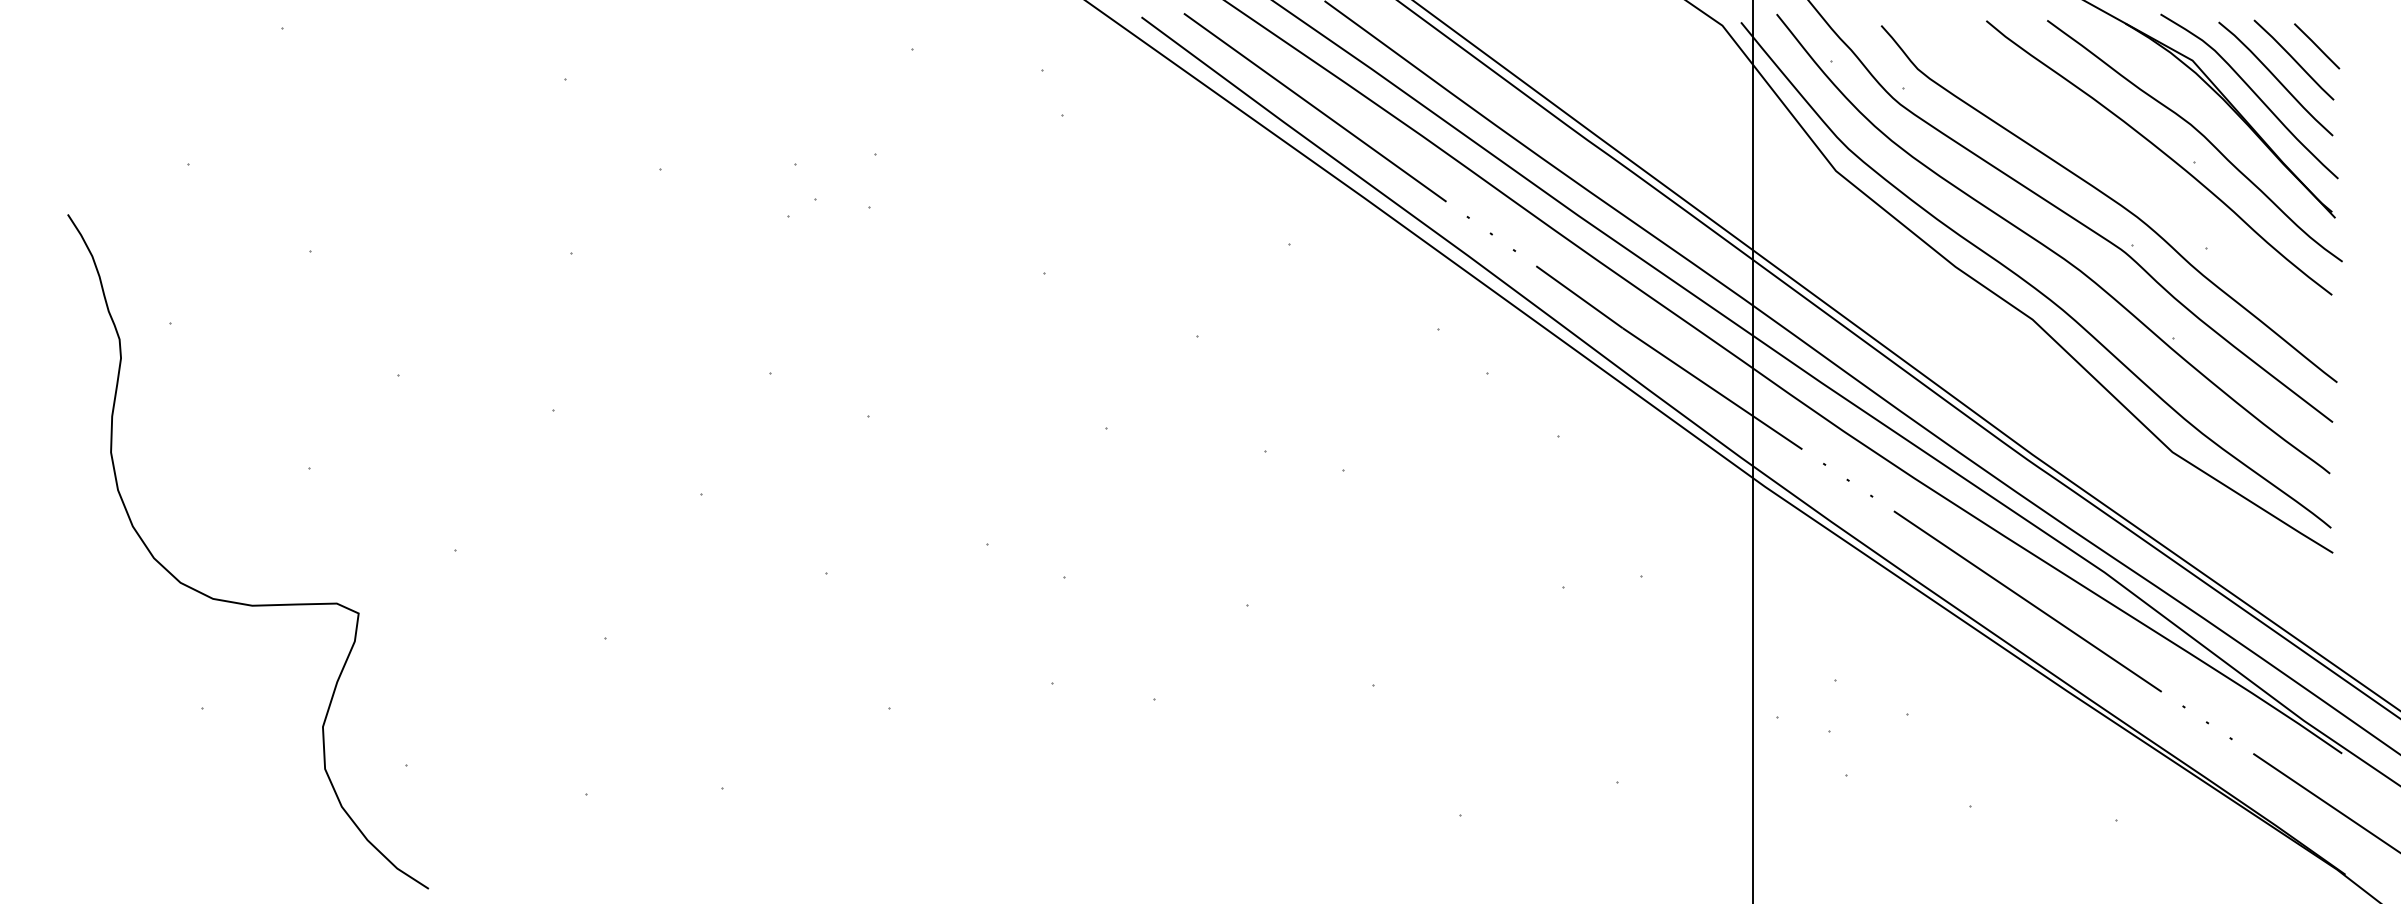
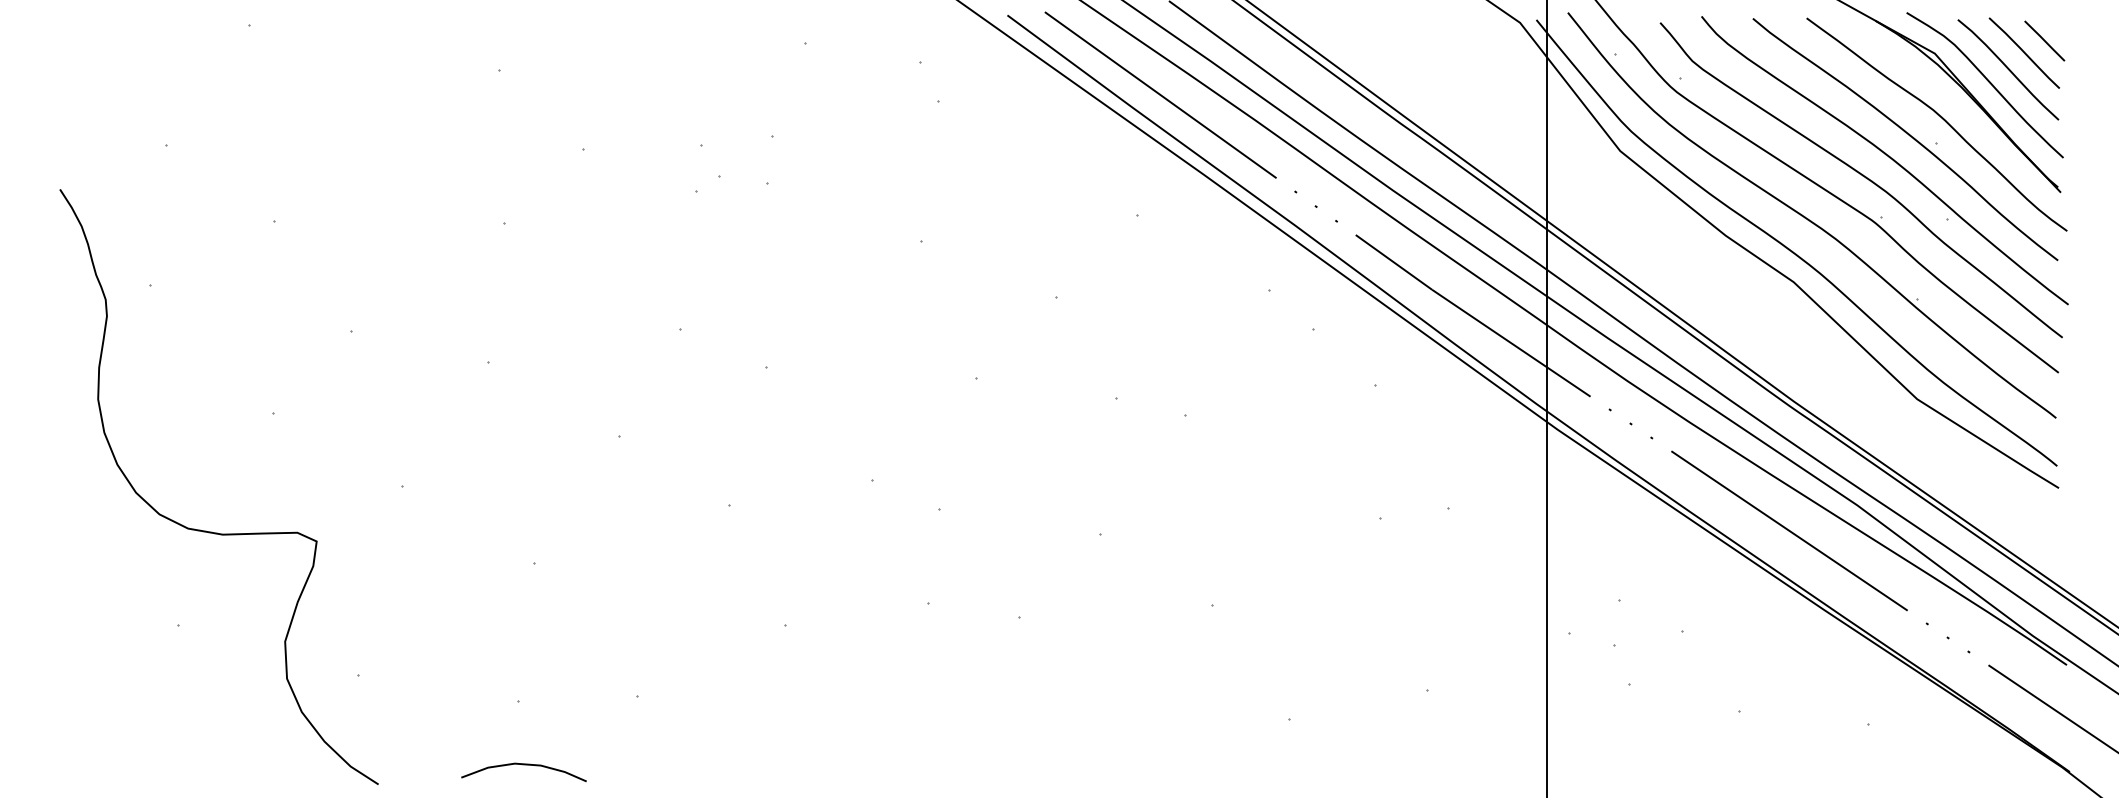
curve: (2137, 176) -> (1886, 155), added
curve: (596, 867) -> (526, 765), added

